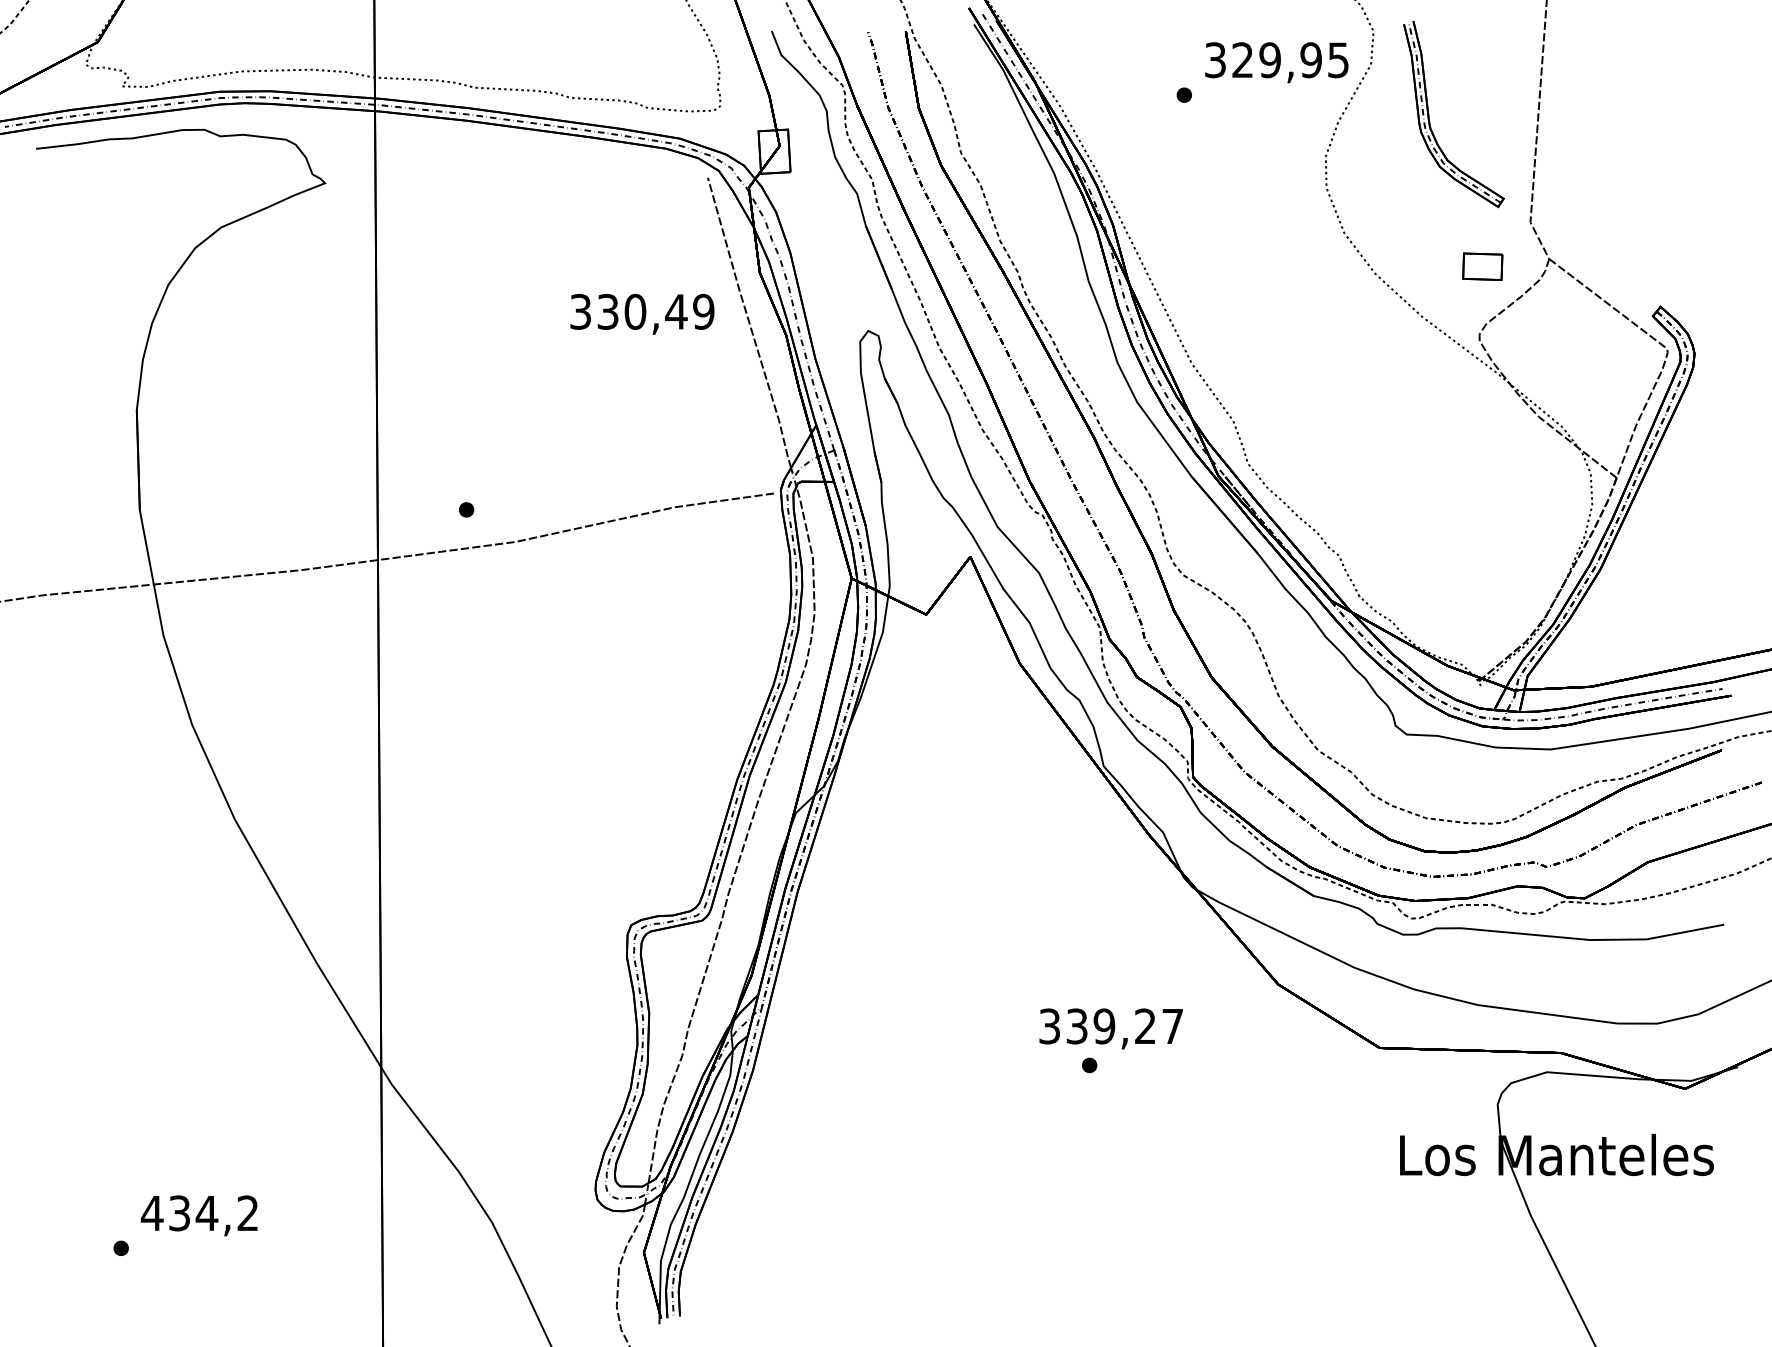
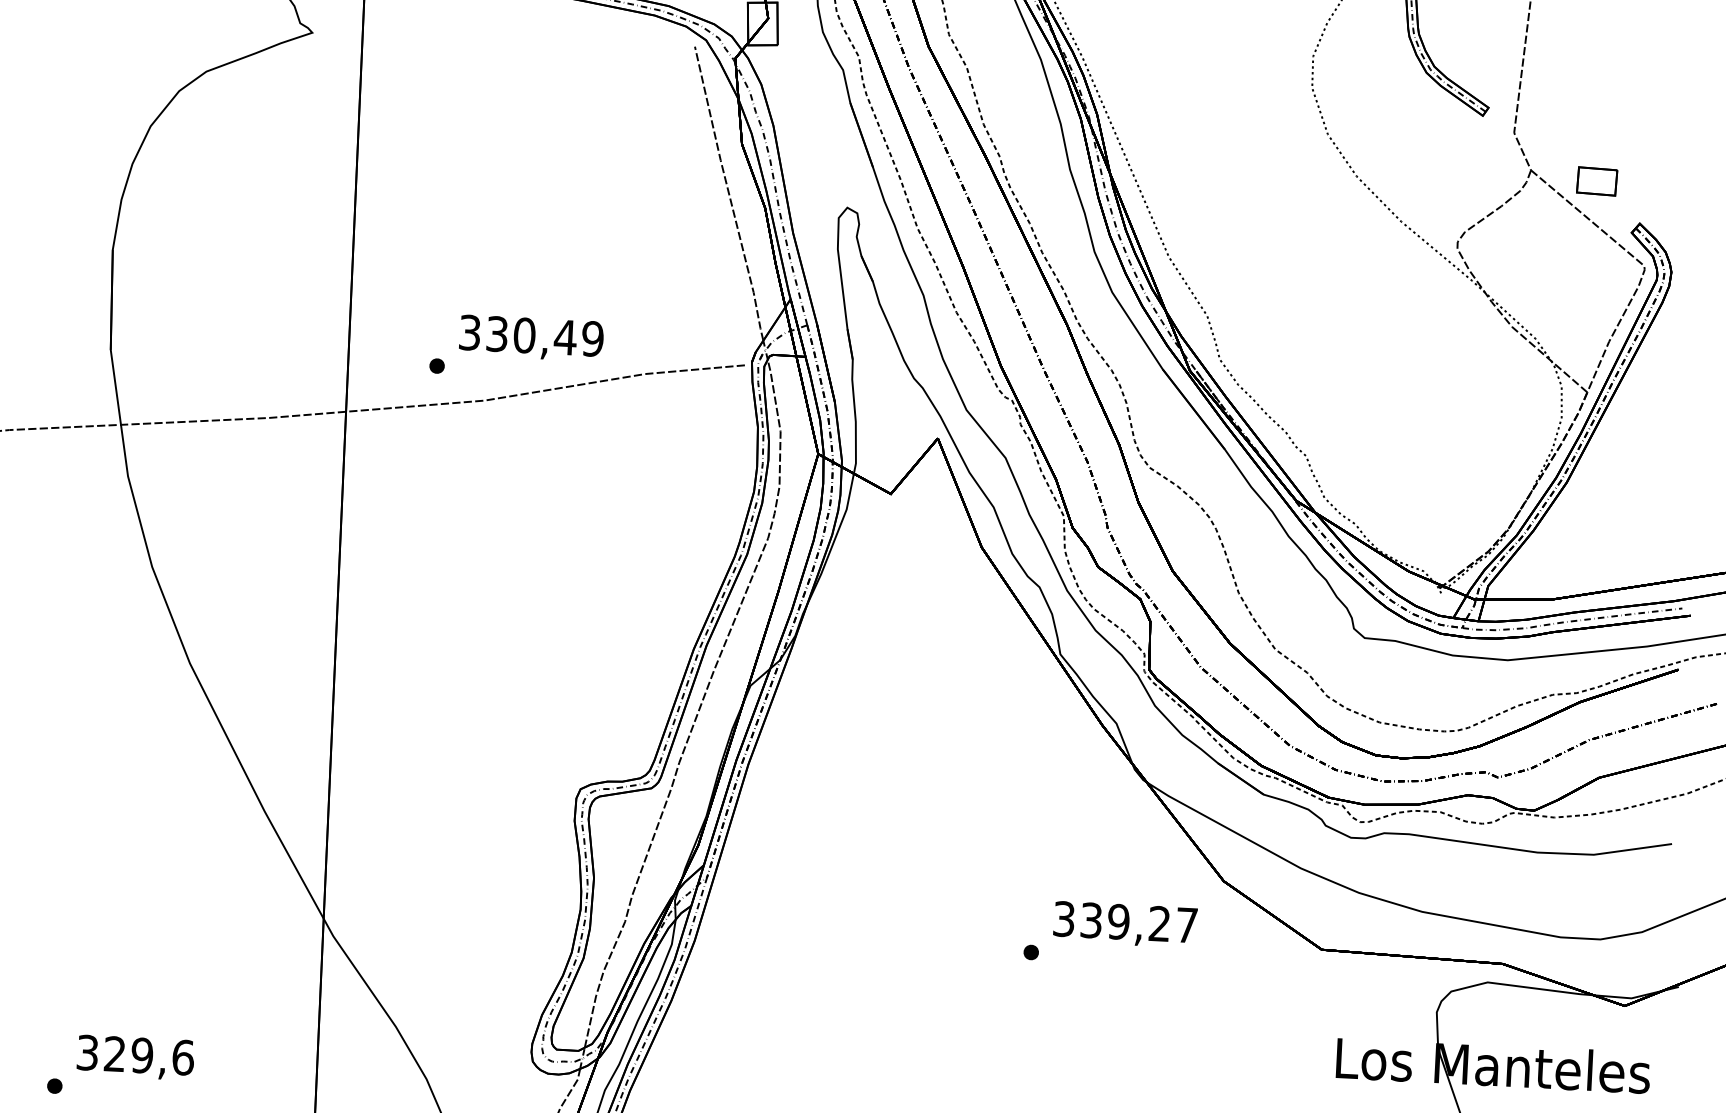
part: (1482, 266) -> (1596, 181), moved
text: (642, 313) -> (531, 337), moved
text: (1110, 1028) -> (1124, 924), moved
text: (199, 1213) -> (134, 1055), 434,2 -> 329,6

